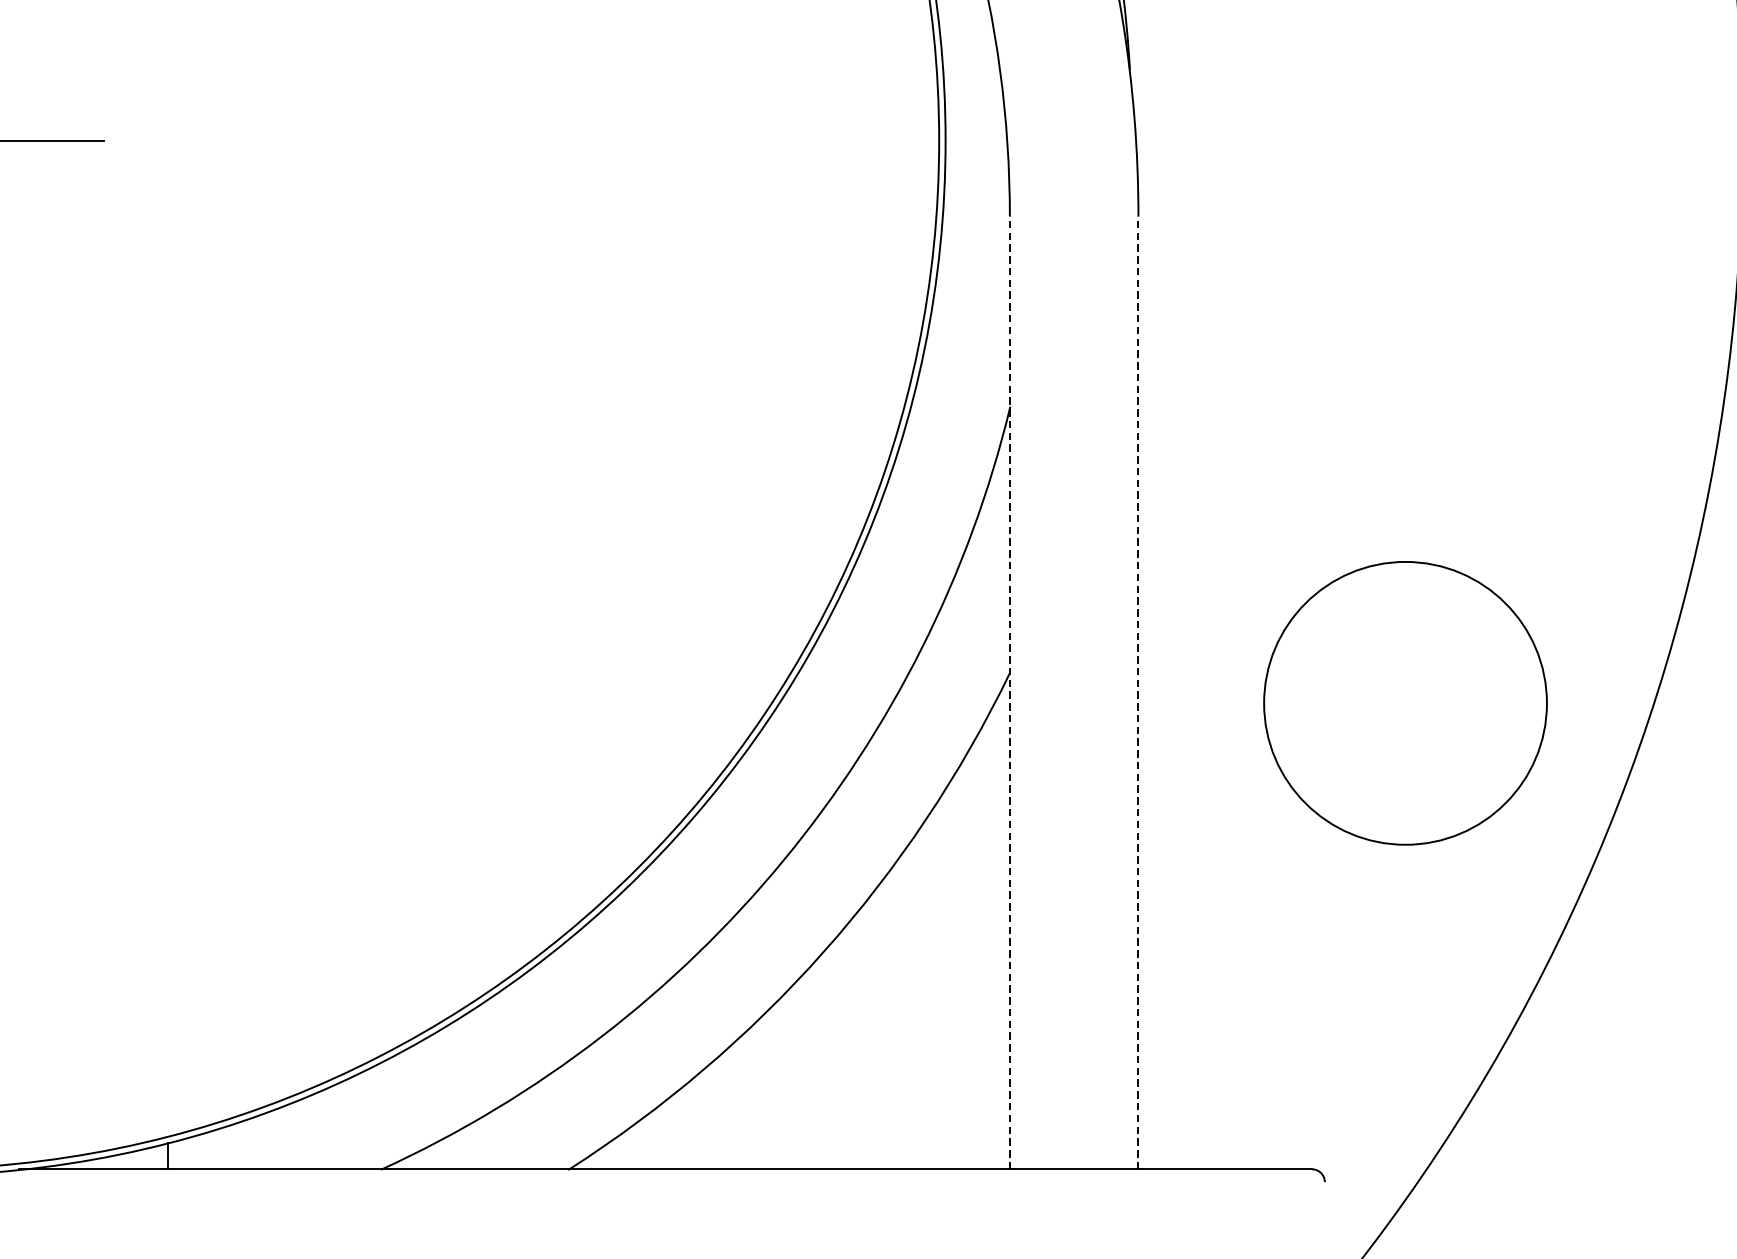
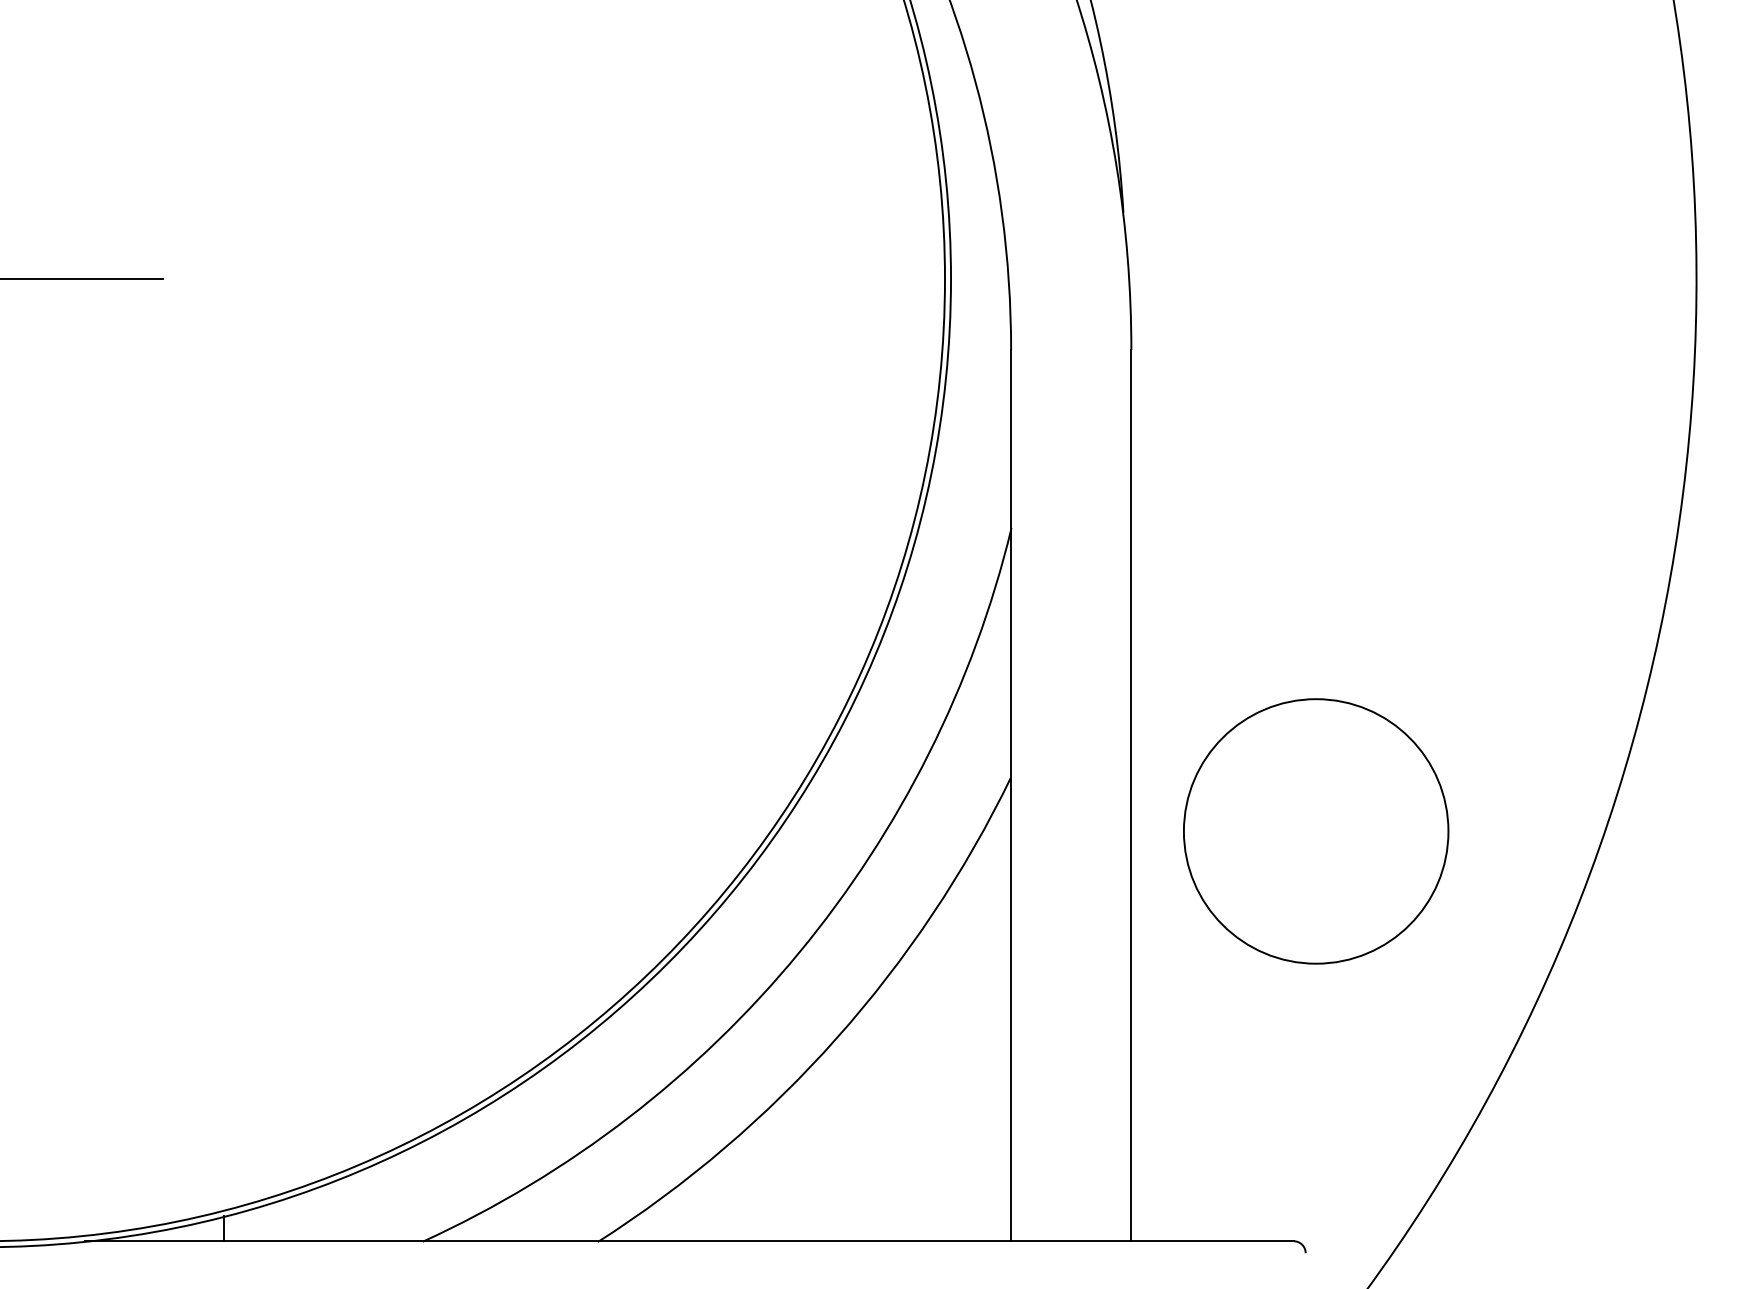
line: (1010, 692) -> (1011, 795), dashed -> solid
line: (1138, 692) -> (1131, 795), dashed -> solid
circle: (1405, 703) -> (1316, 831), moved

